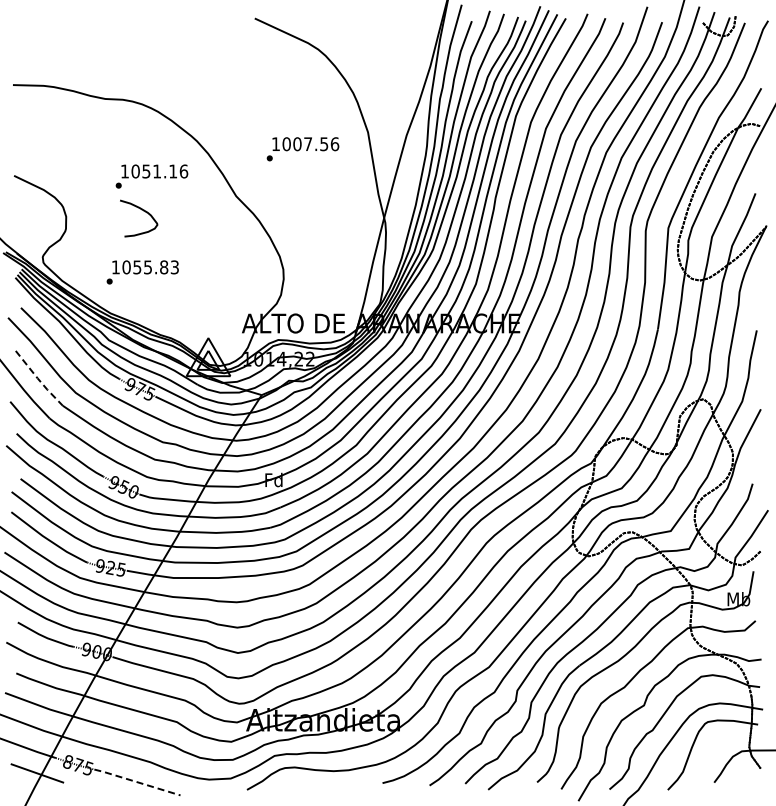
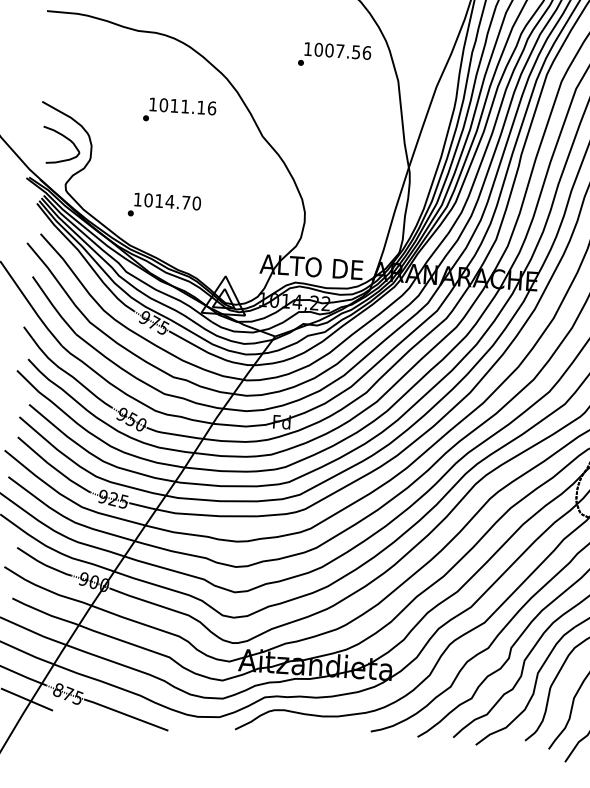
text: (302, 149) -> (334, 56), moved
text: (146, 171) -> (174, 105), 1051.16 -> 1011.16
curve: (143, 211) -> (66, 139), moved
text: (156, 267) -> (178, 202), 1055.83 -> 1014.70
line: (38, 379) -> (53, 306), dashed -> solid
line: (136, 782) -> (125, 715), dashed -> solid

